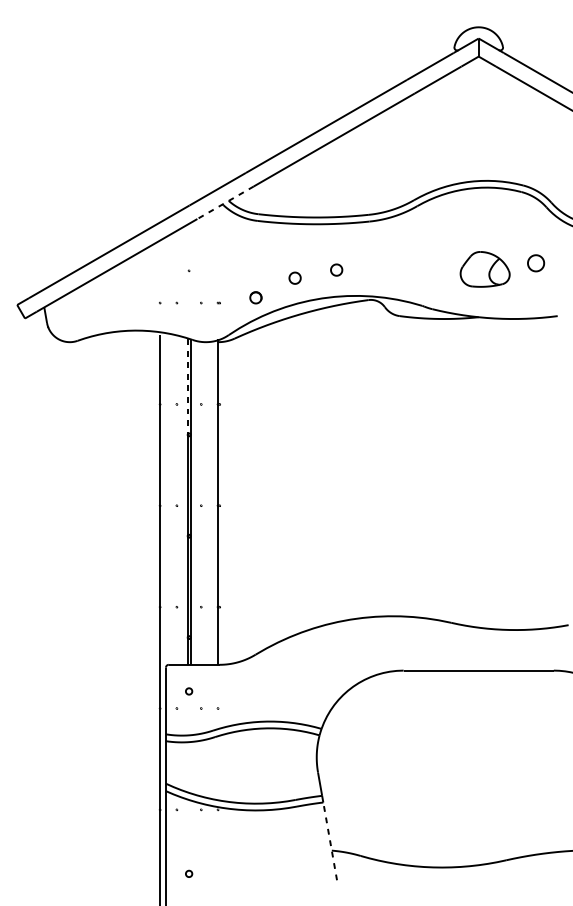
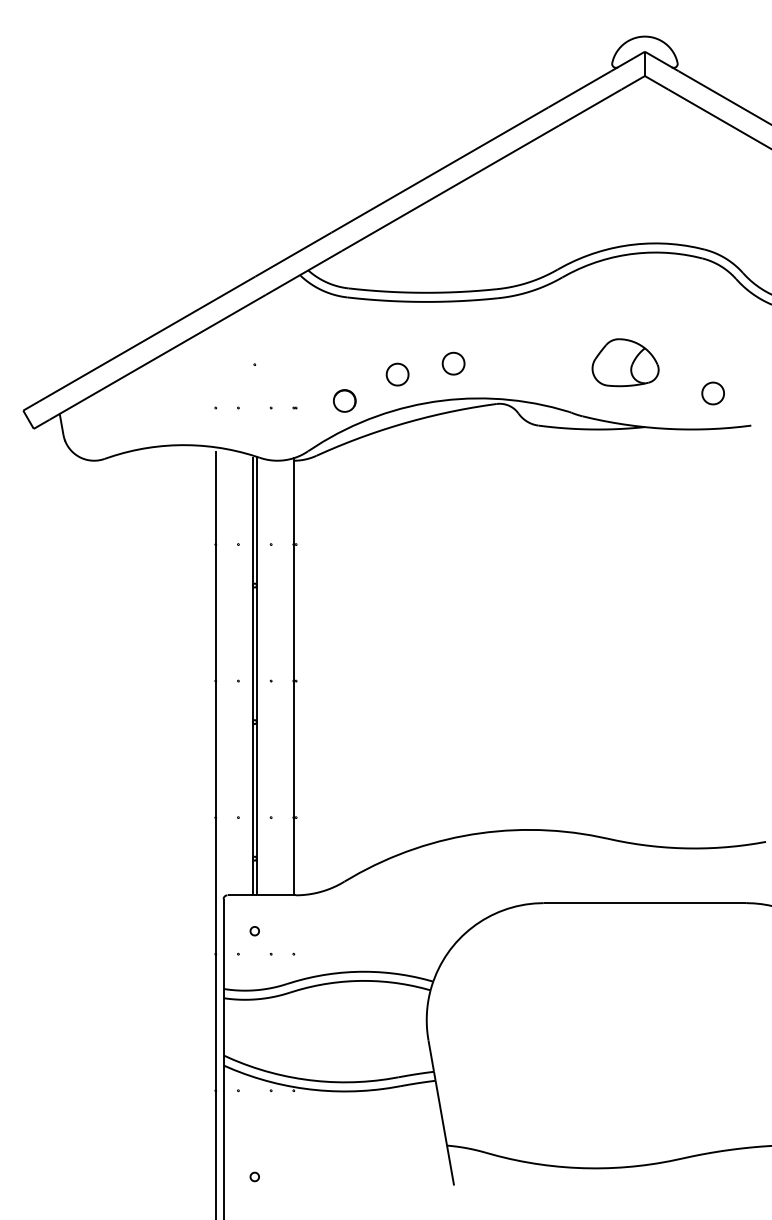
line: (225, 202) -> (303, 272), dashed -> solid
part: (535, 263) -> (712, 393), moved
part: (336, 269) -> (453, 363), size x1.43
part: (485, 269) -> (625, 362), moved
part: (295, 278) -> (397, 374), size x1.43
part: (255, 297) -> (344, 400), size x1.43
line: (187, 387) -> (252, 521), dashed -> solid
line: (329, 840) -> (444, 1132), dashed -> solid

